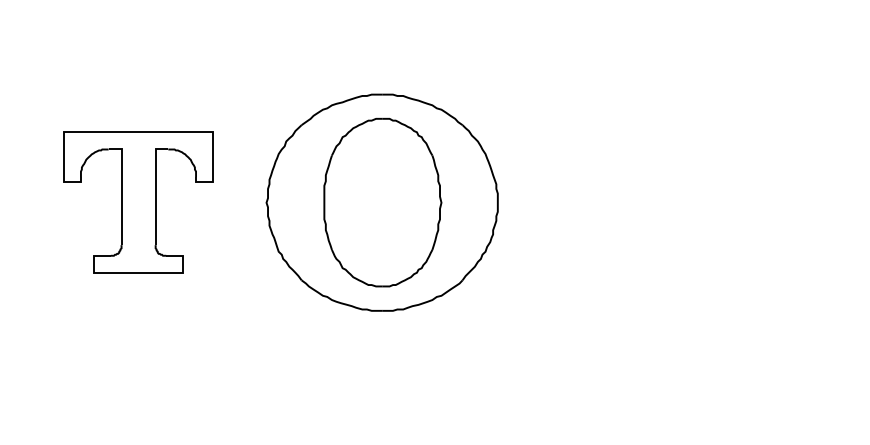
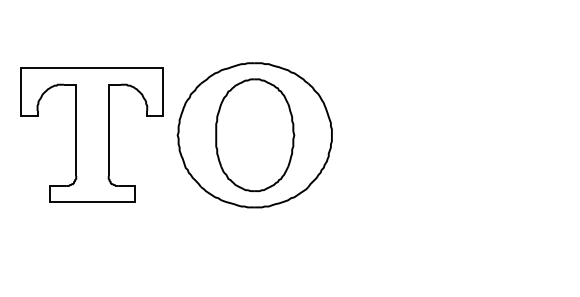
part: (137, 201) -> (91, 134), size x1.43

